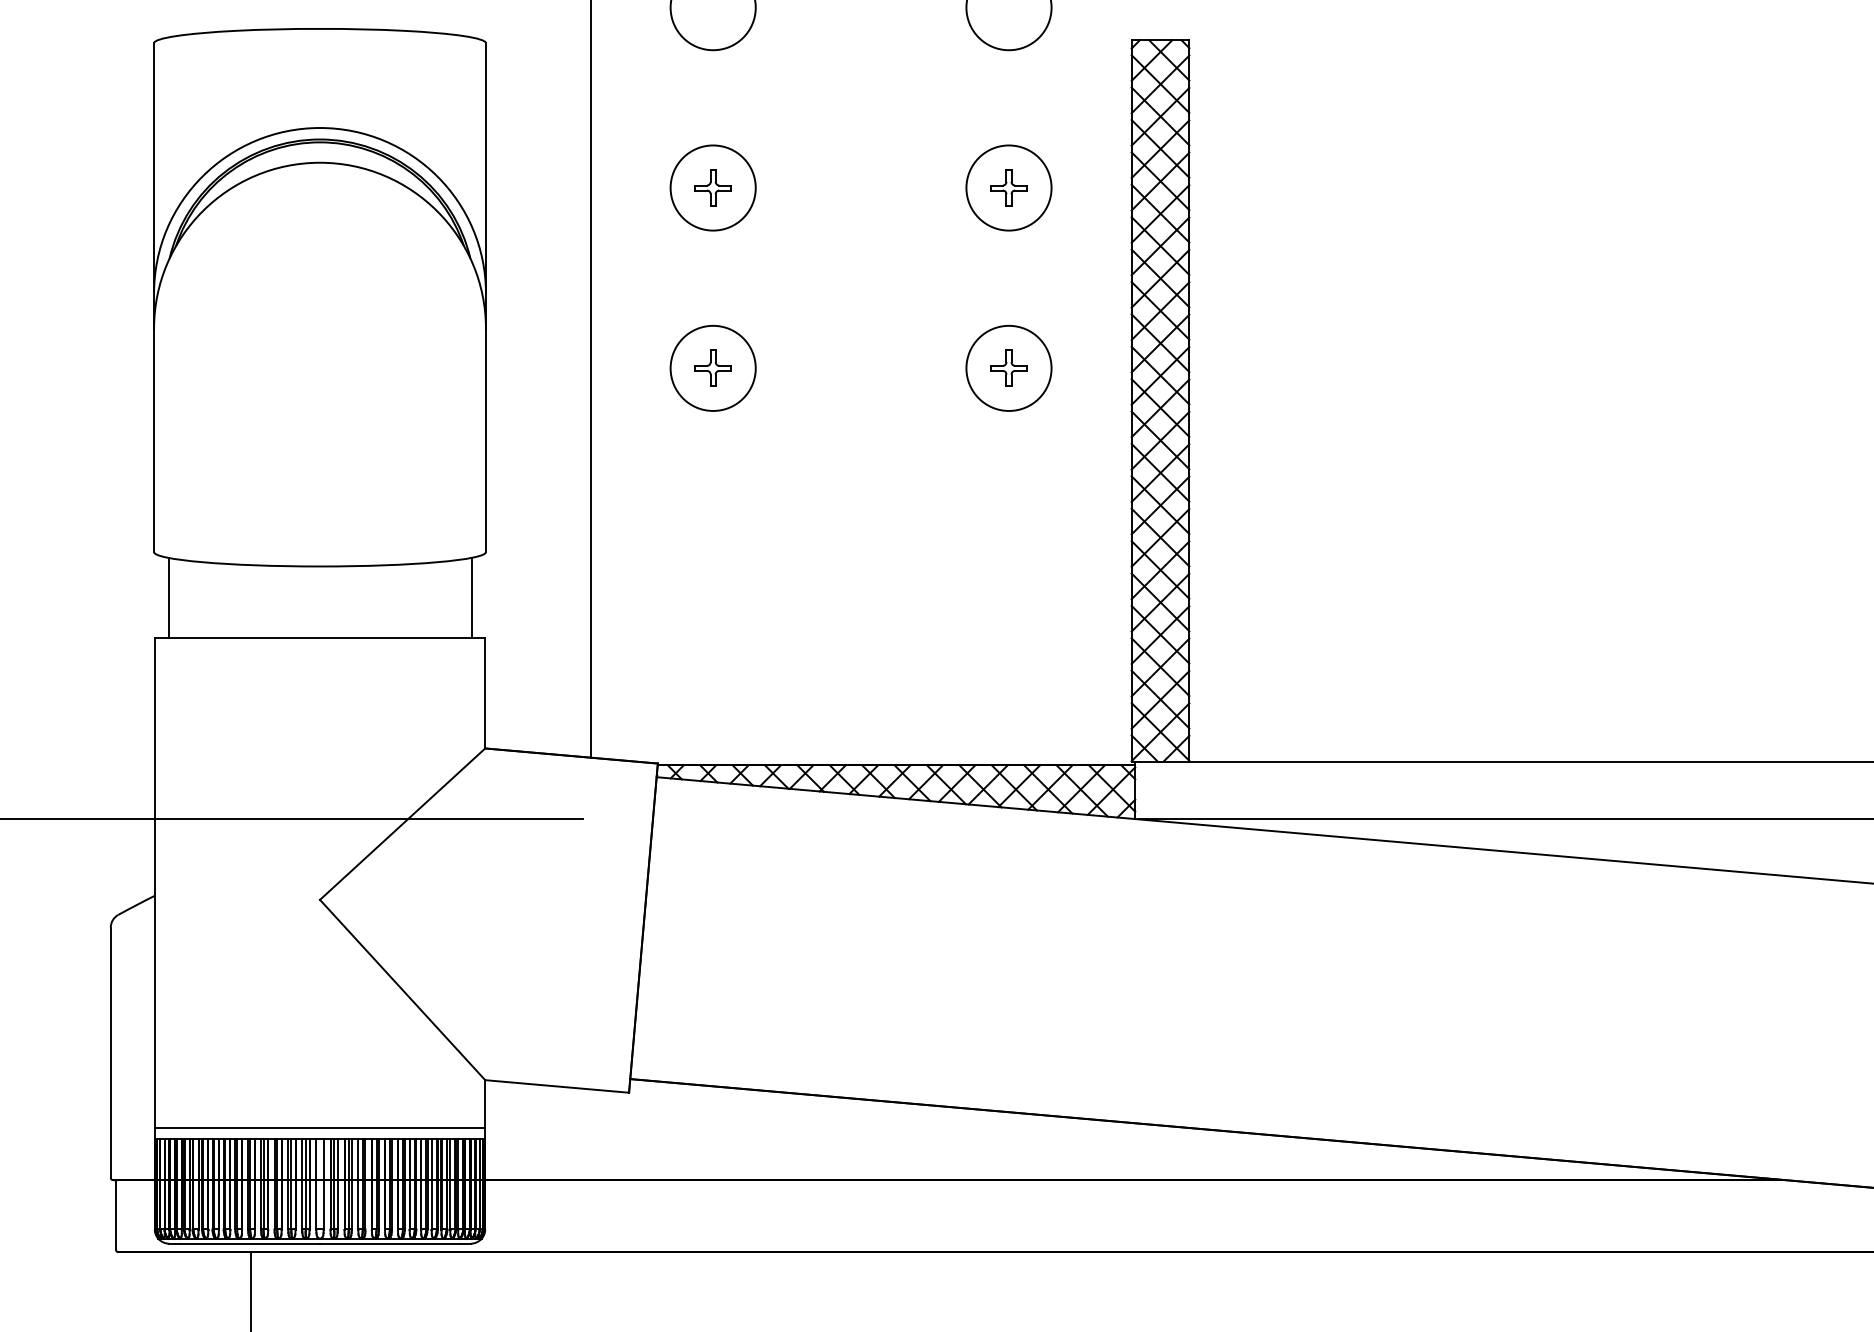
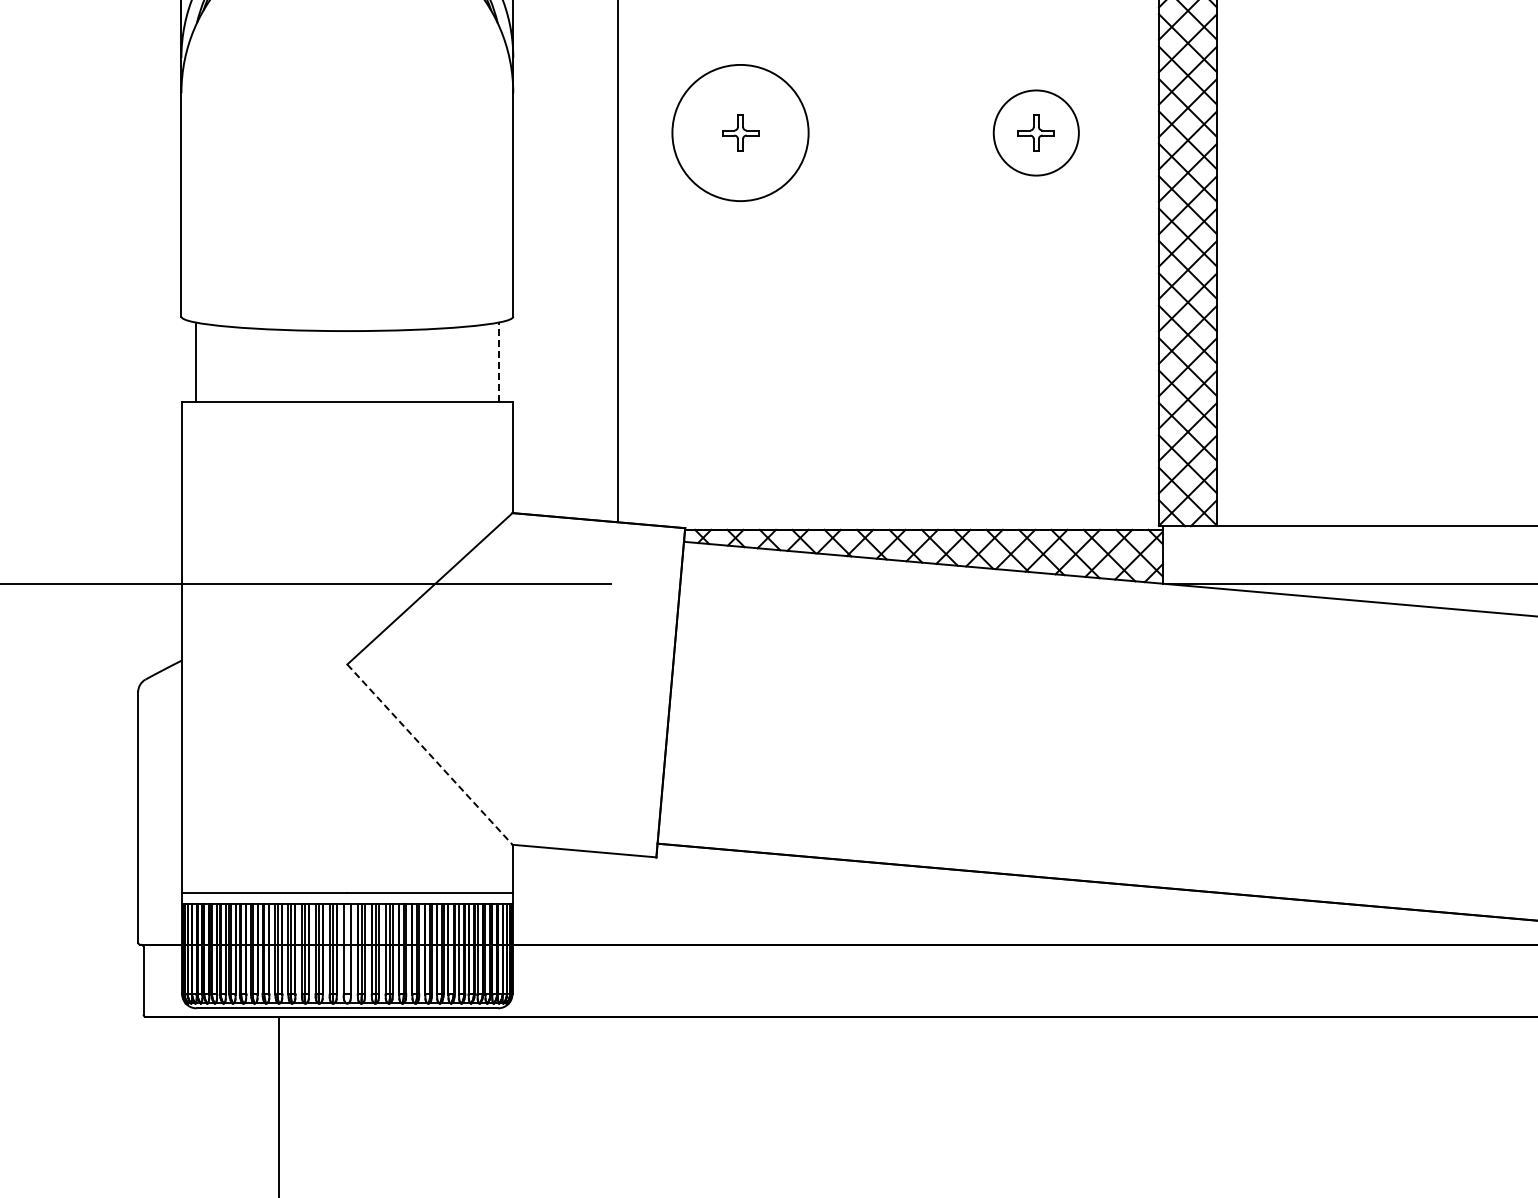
circle: (712, 367) -> (739, 132), size x1.6
line: (471, 597) -> (498, 362), solid -> dashed
line: (402, 990) -> (429, 755), solid -> dashed

